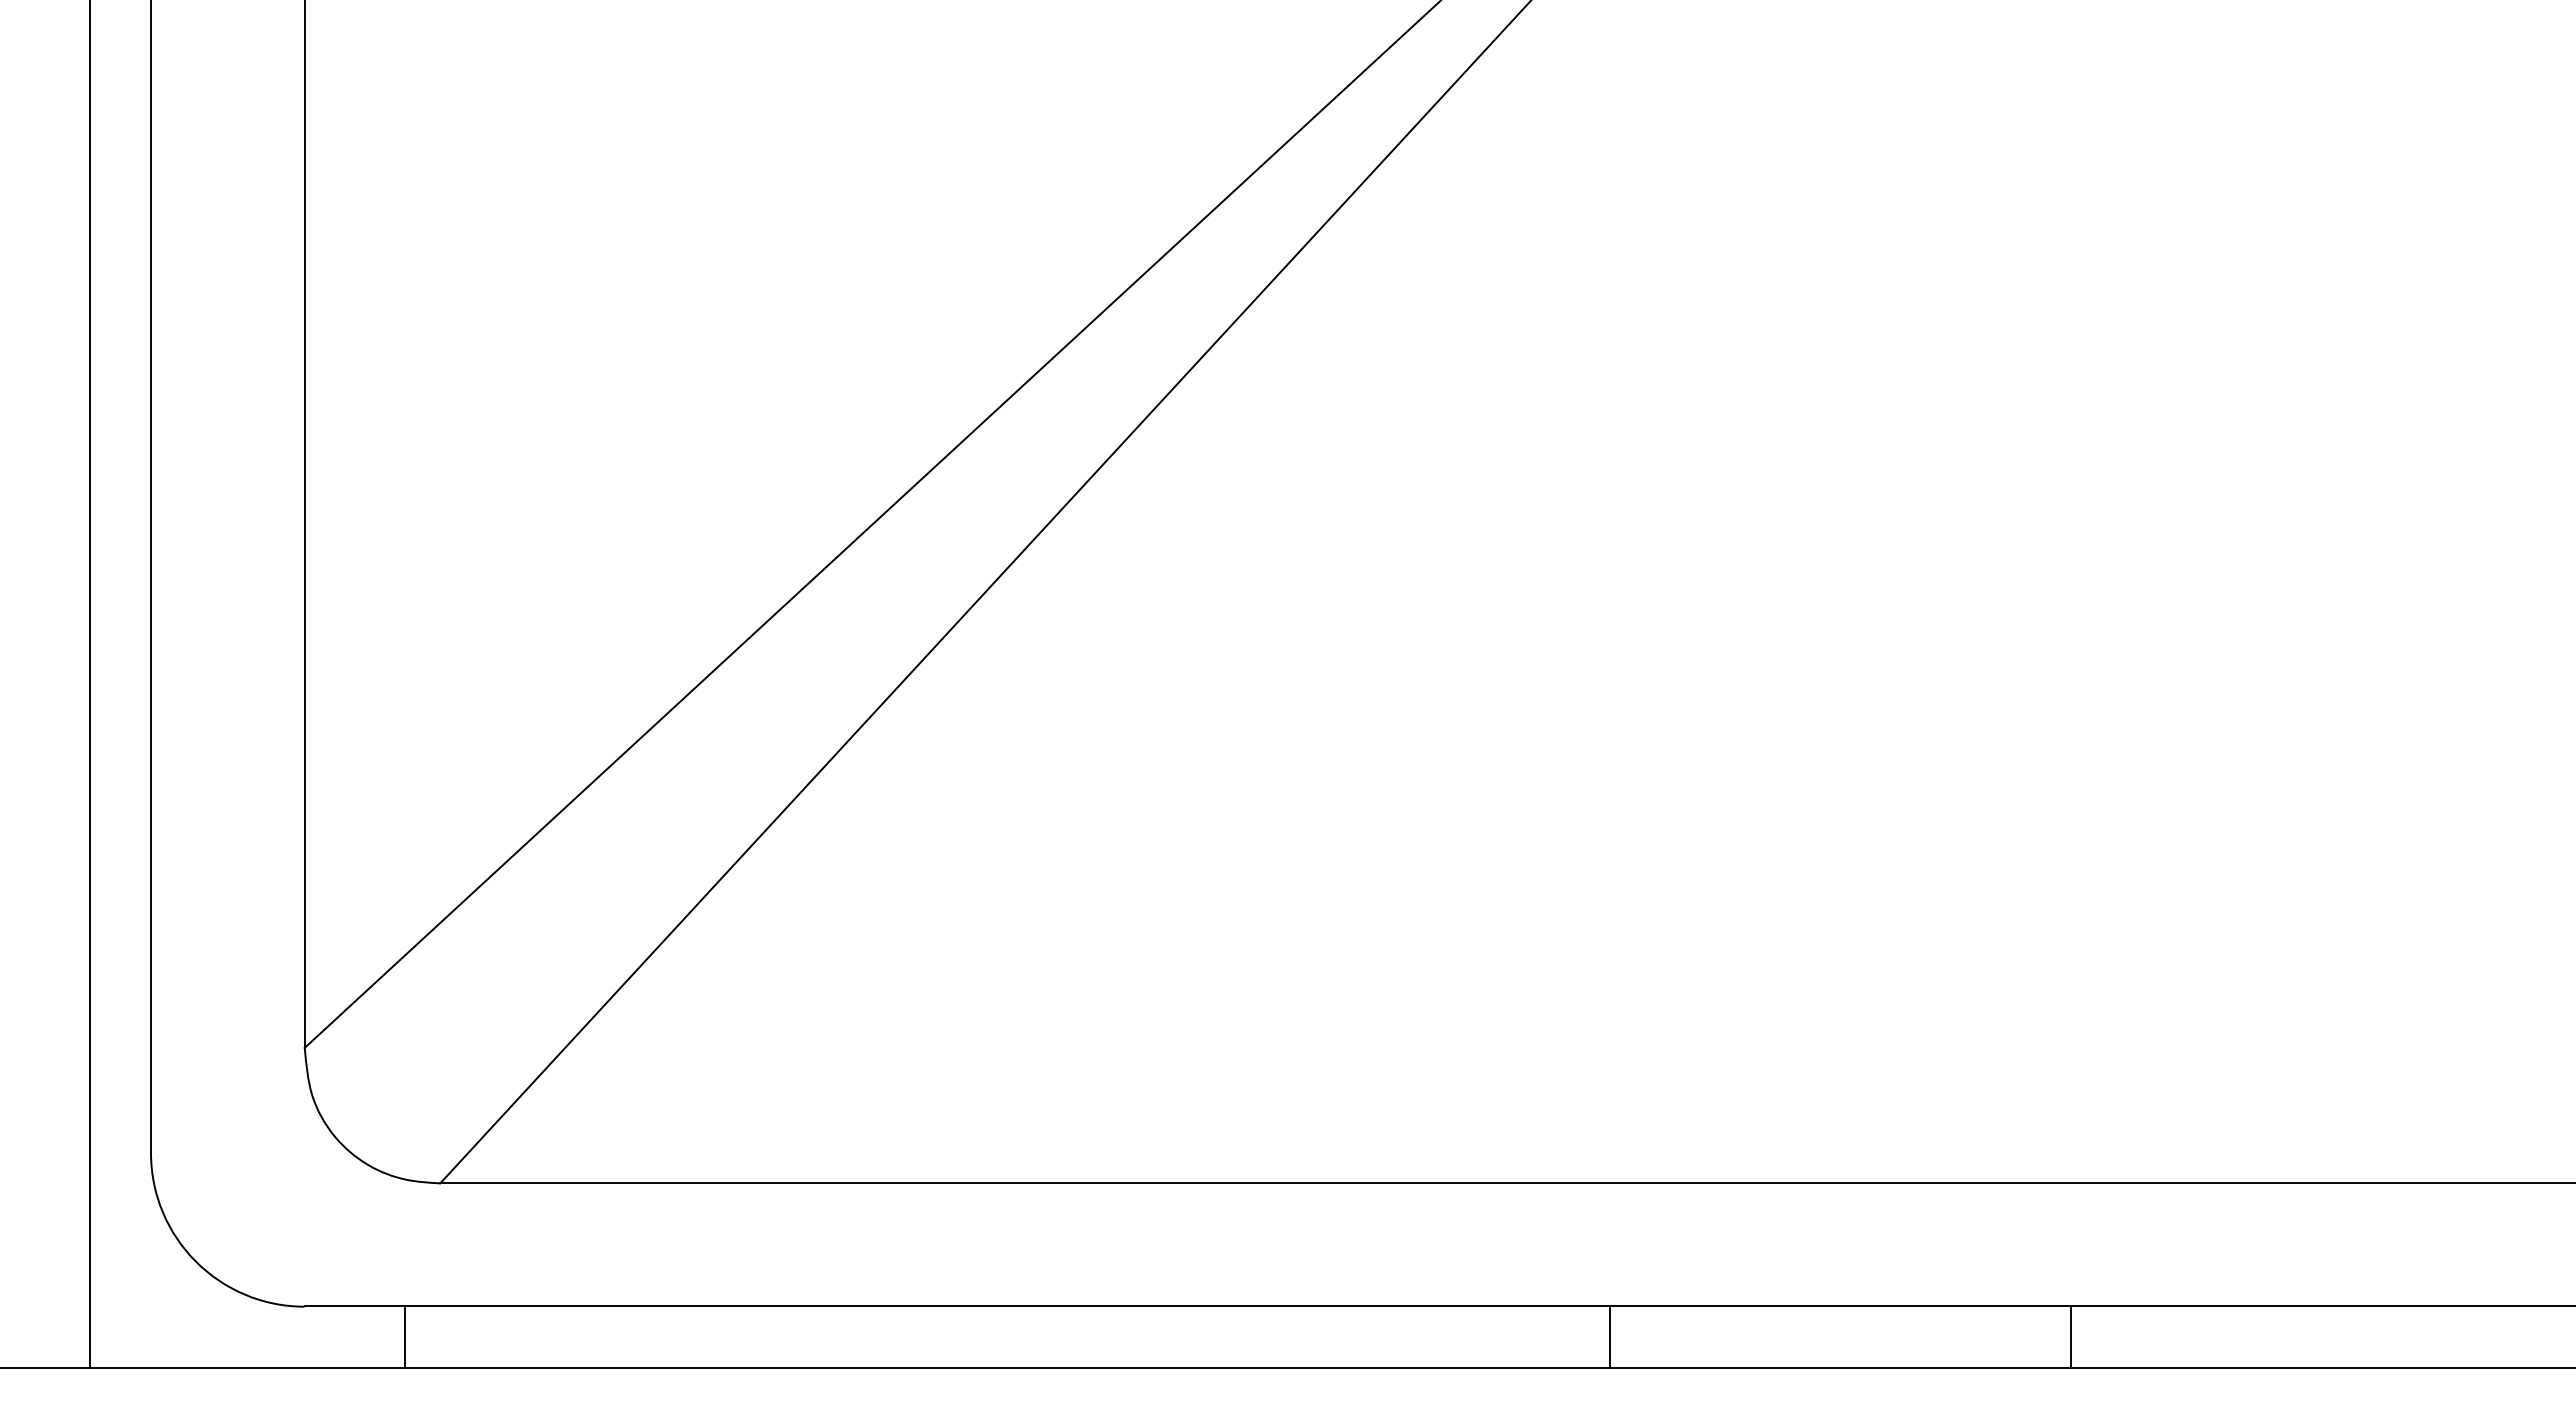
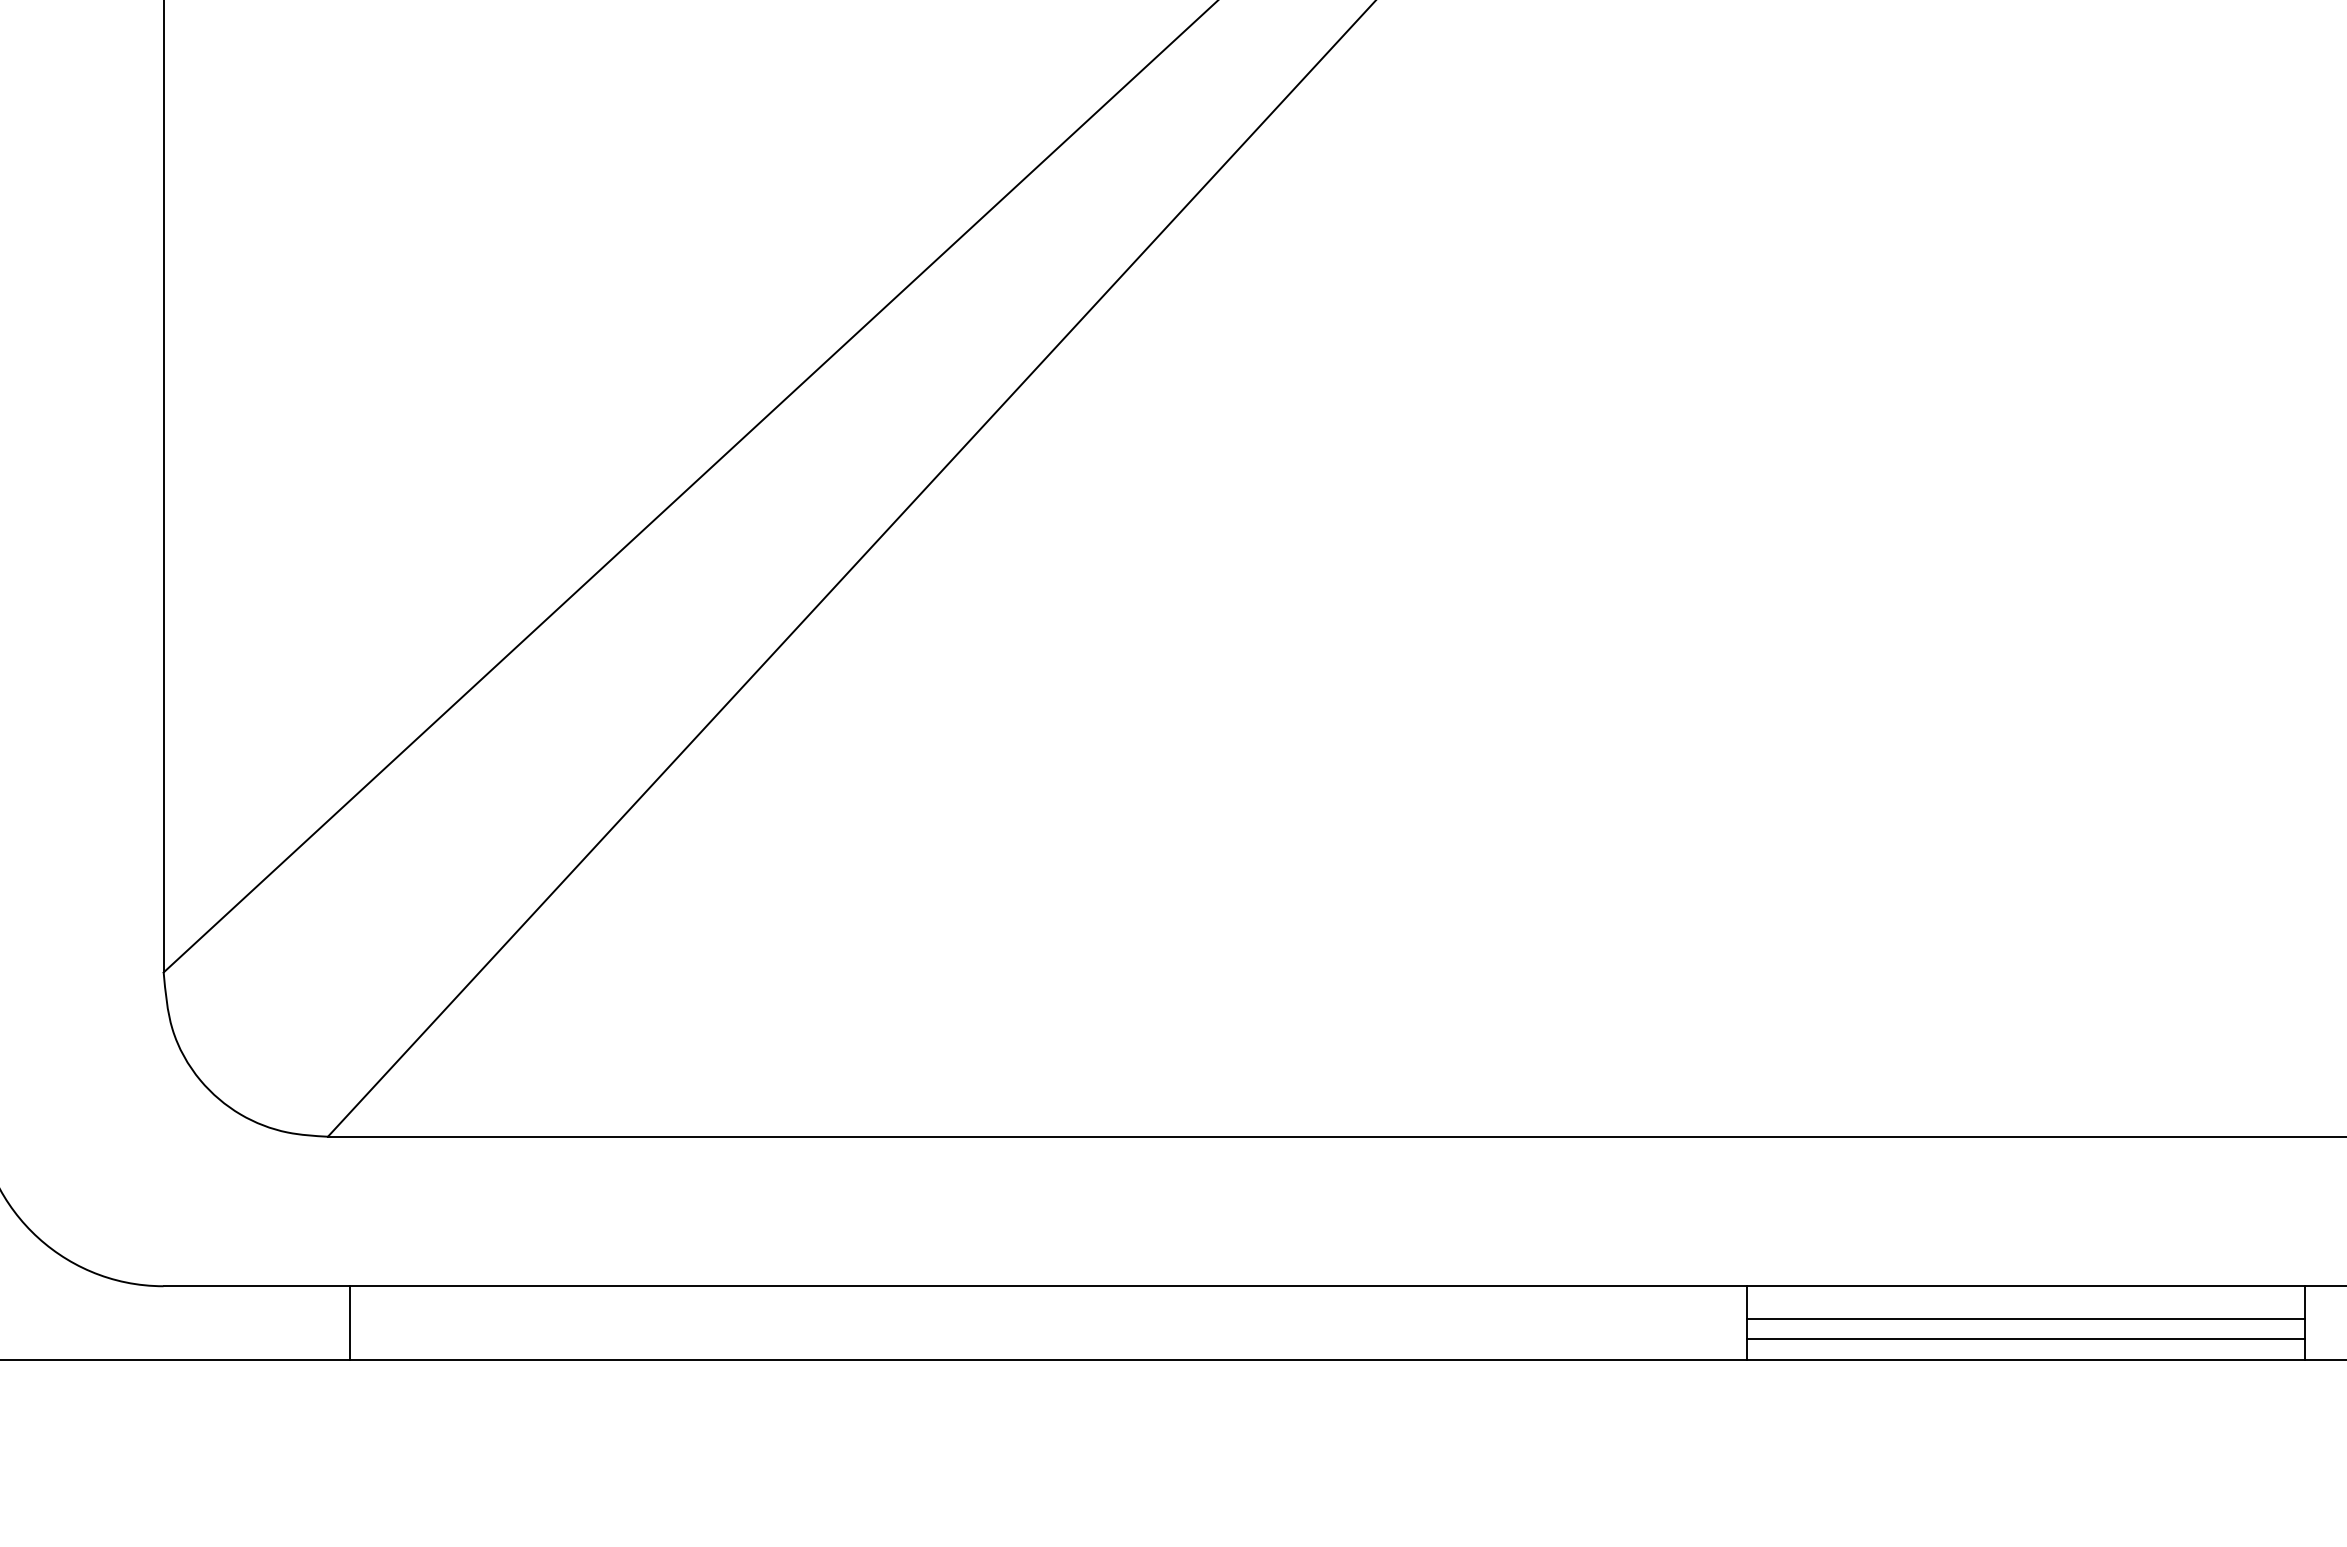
line: (1840, 1333) -> (2025, 1318), added
line: (405, 1336) -> (350, 1322), moved
line: (1840, 1350) -> (2025, 1339), added

